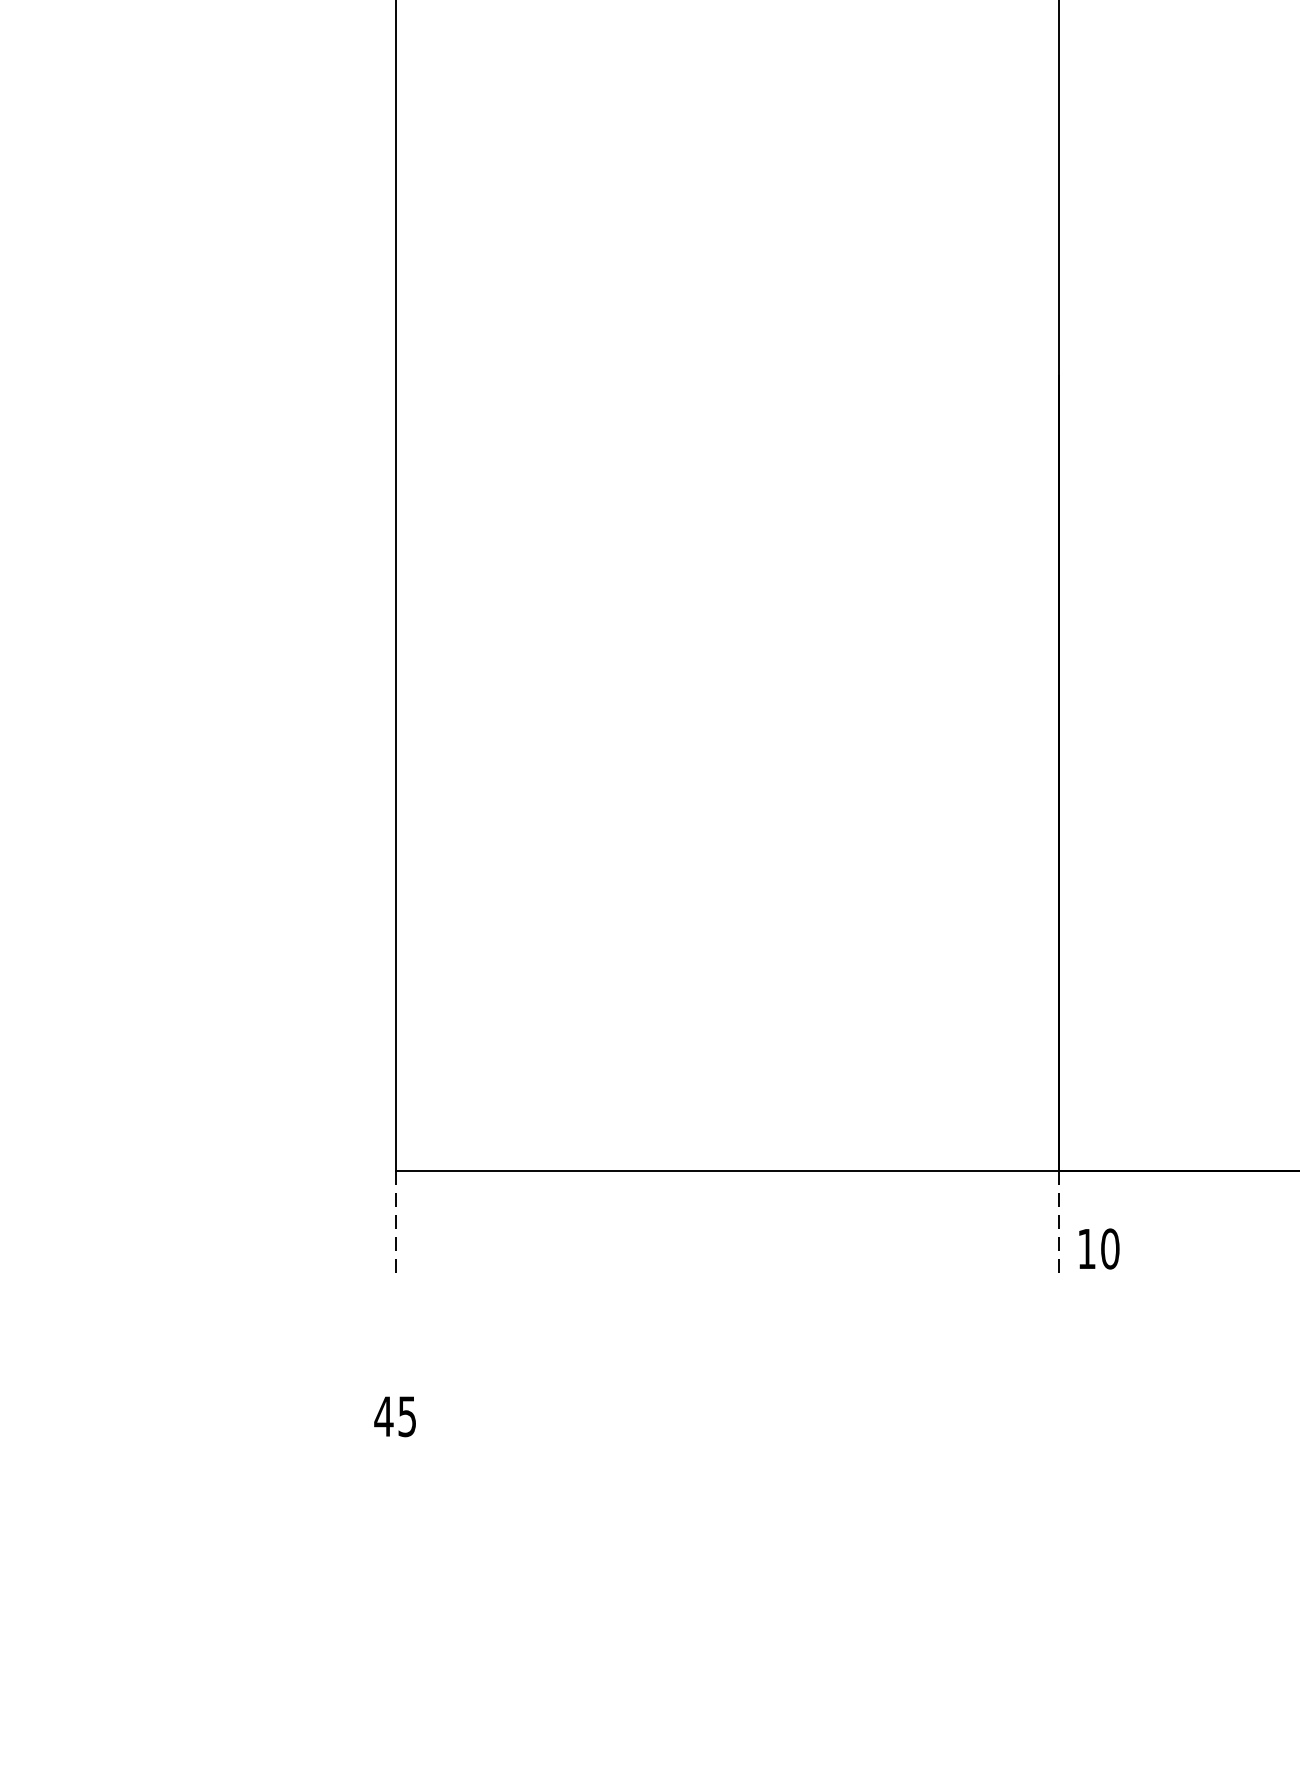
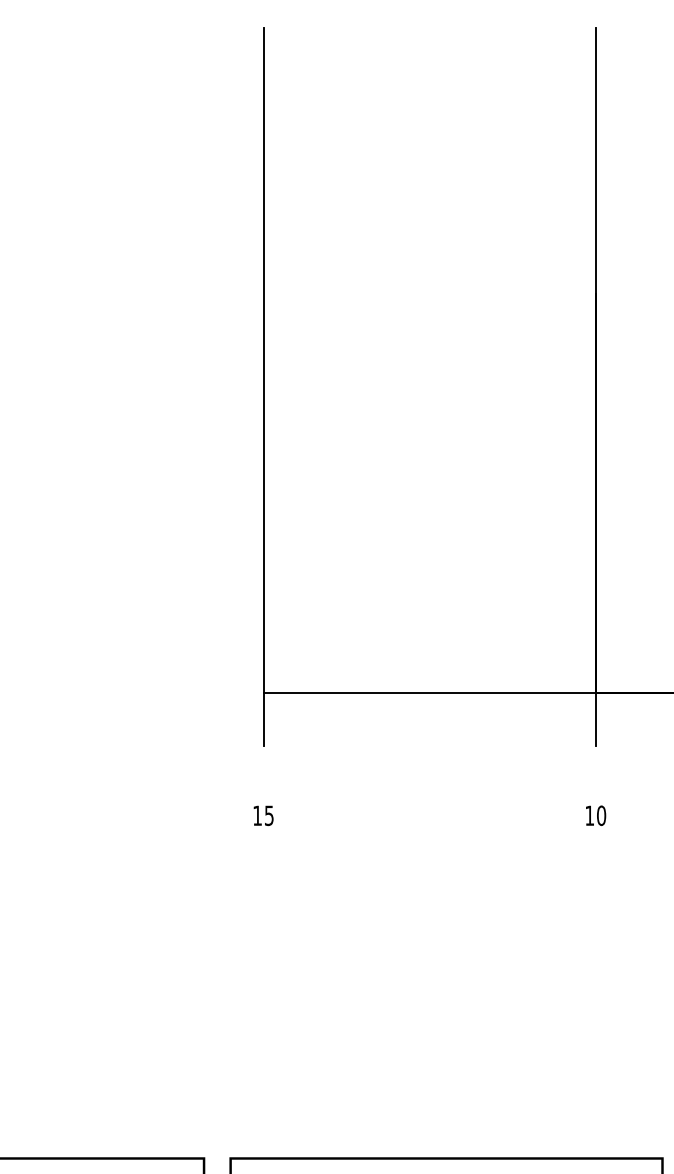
line: (395, 1224) -> (263, 719), dashed -> solid
line: (1058, 1224) -> (595, 719), dashed -> solid
text: (1100, 1248) -> (596, 815), moved
text: (383, 1416) -> (257, 815), 45 -> 15

